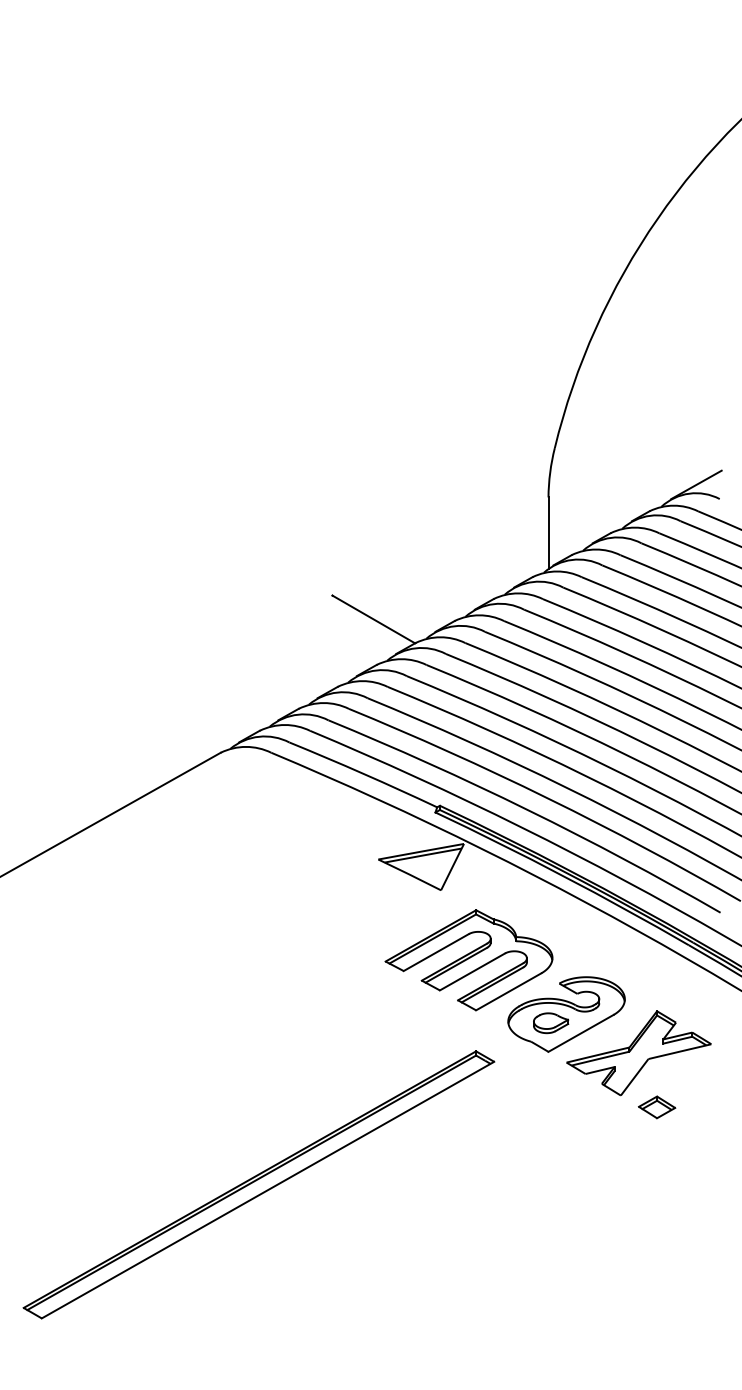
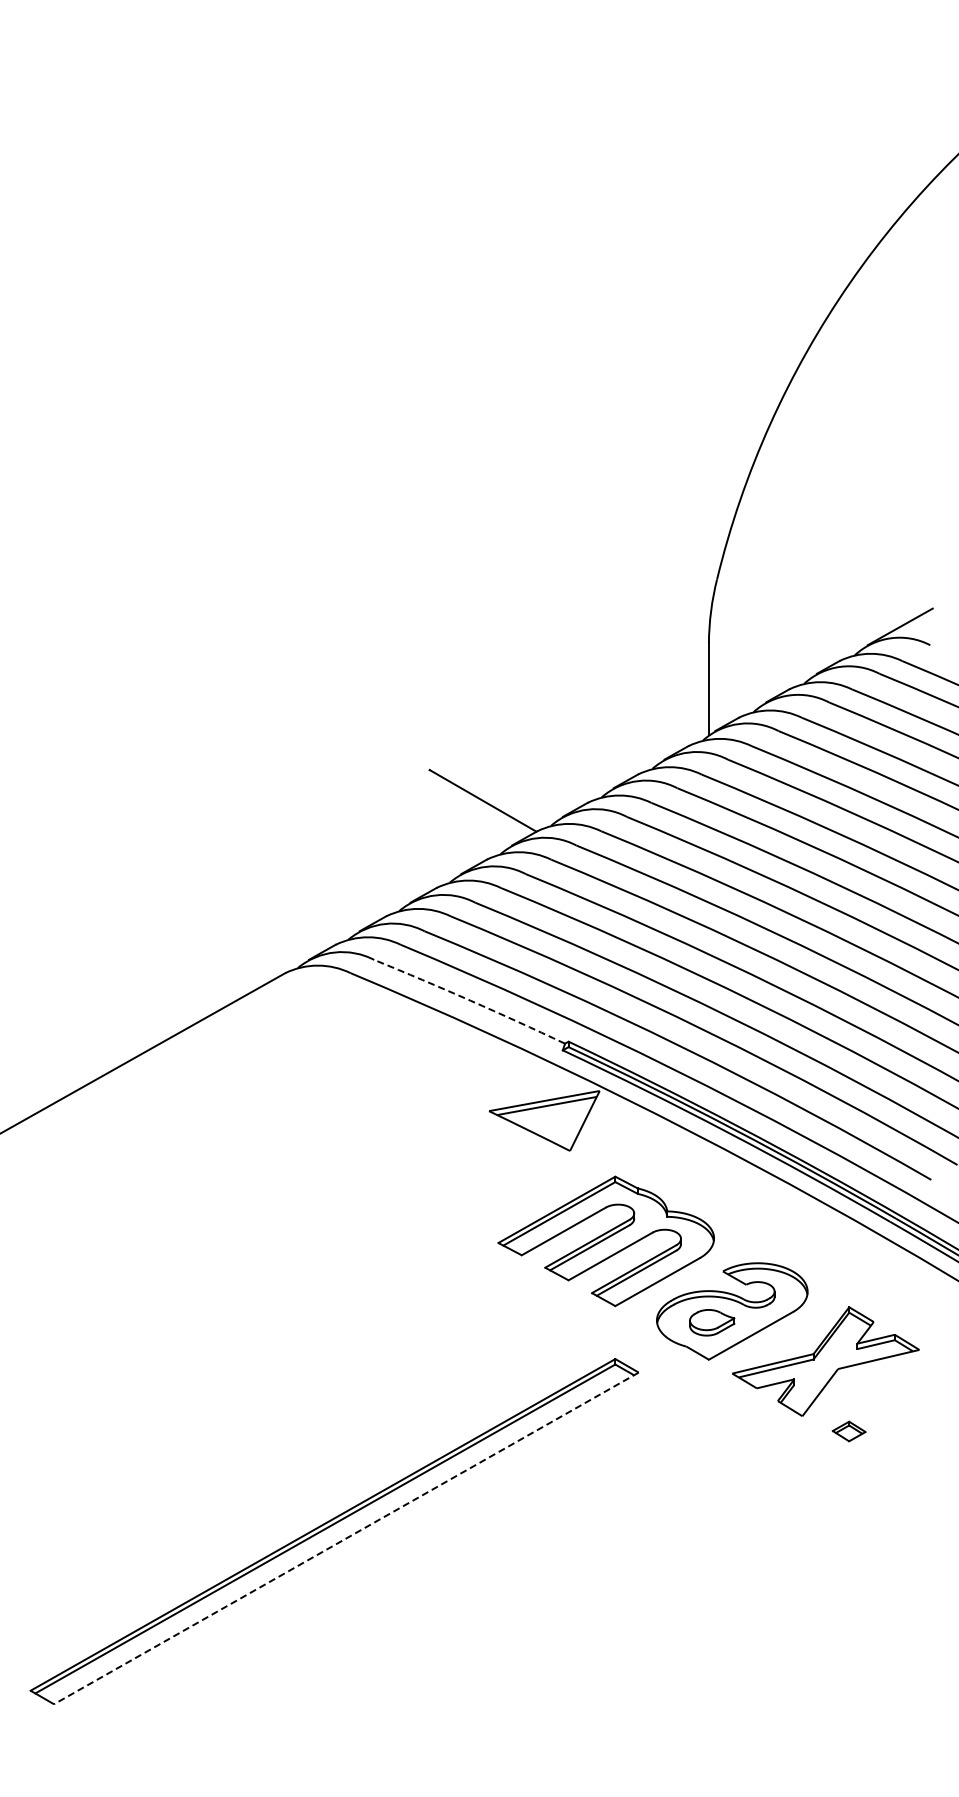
arc: (364, 773) -> (470, 1000), solid -> dashed
part: (656, 1107) -> (848, 1431), size x0.7
line: (267, 1190) -> (345, 1538), solid -> dashed

